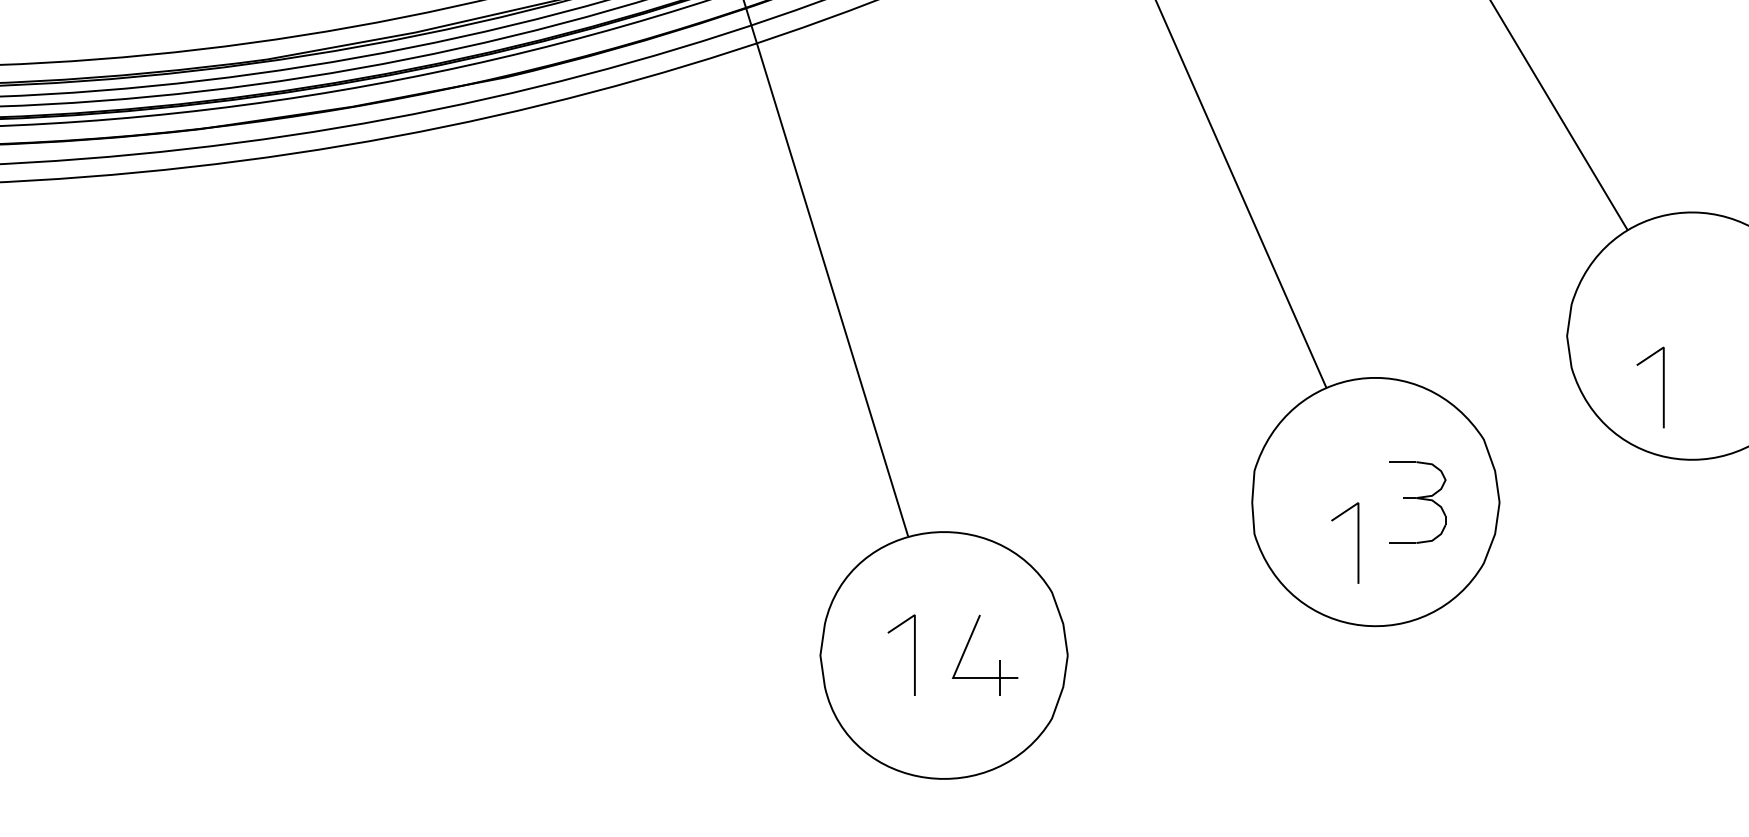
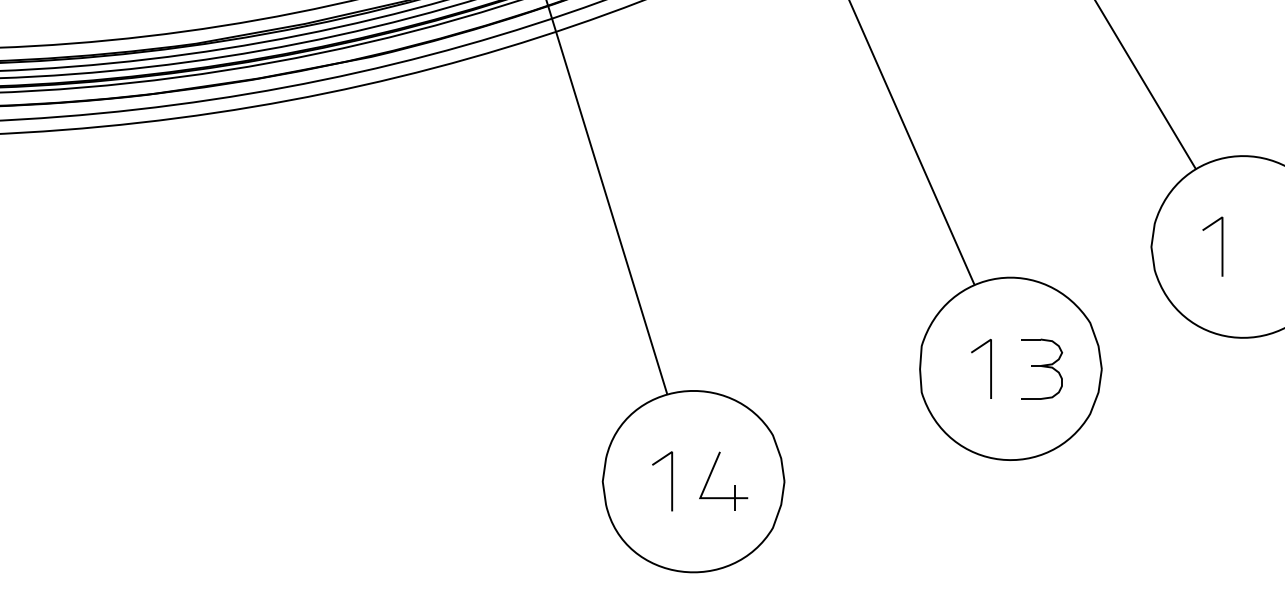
curve: (1662, 387) -> (1221, 246), moved
curve: (1357, 542) -> (990, 368), moved

